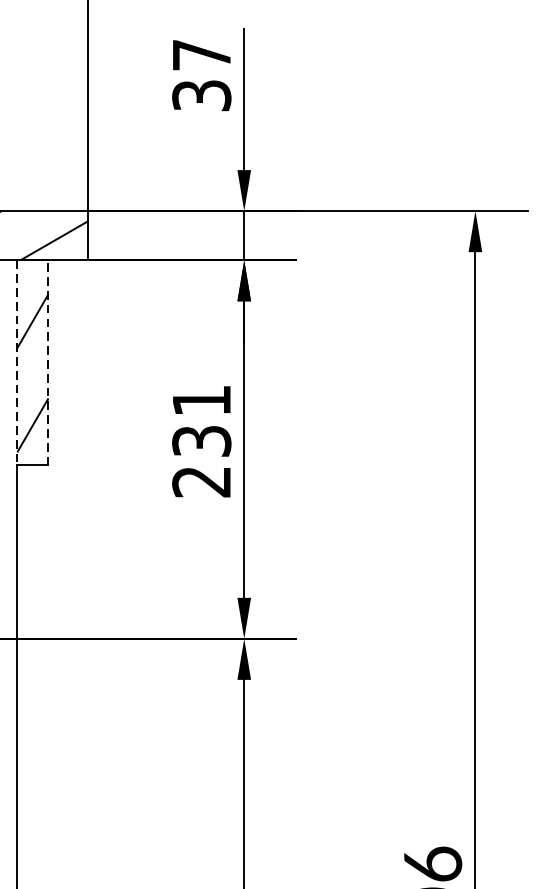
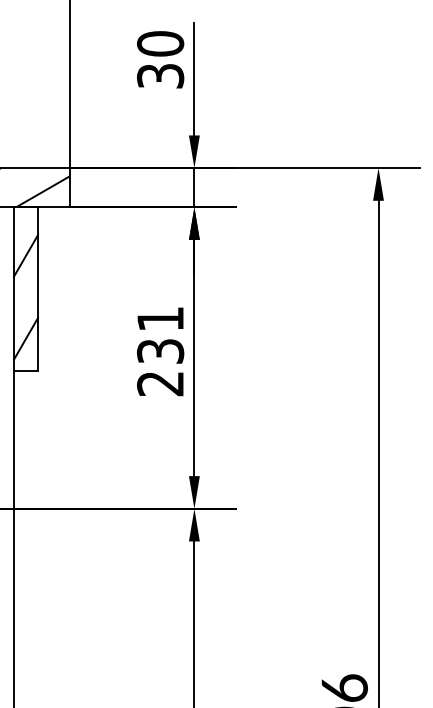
text: (201, 54) -> (160, 43), 37 -> 30
line: (17, 362) -> (13, 288), dashed -> solid
line: (48, 362) -> (38, 288), dashed -> solid

